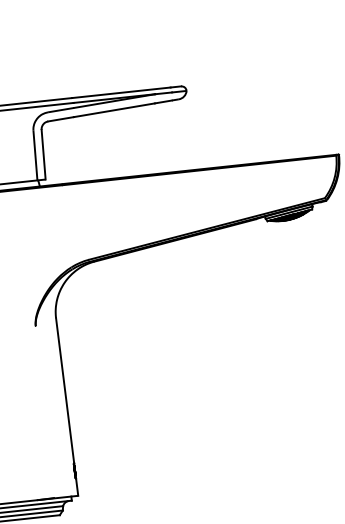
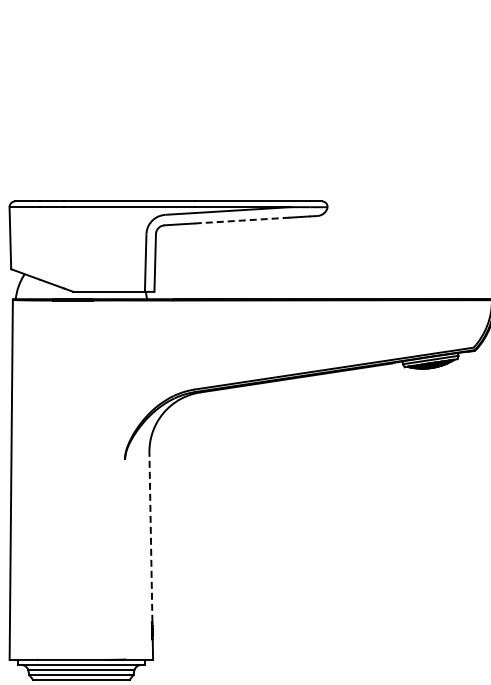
line: (114, 110) -> (242, 220), solid -> dashed
line: (64, 390) -> (150, 536), solid -> dashed

